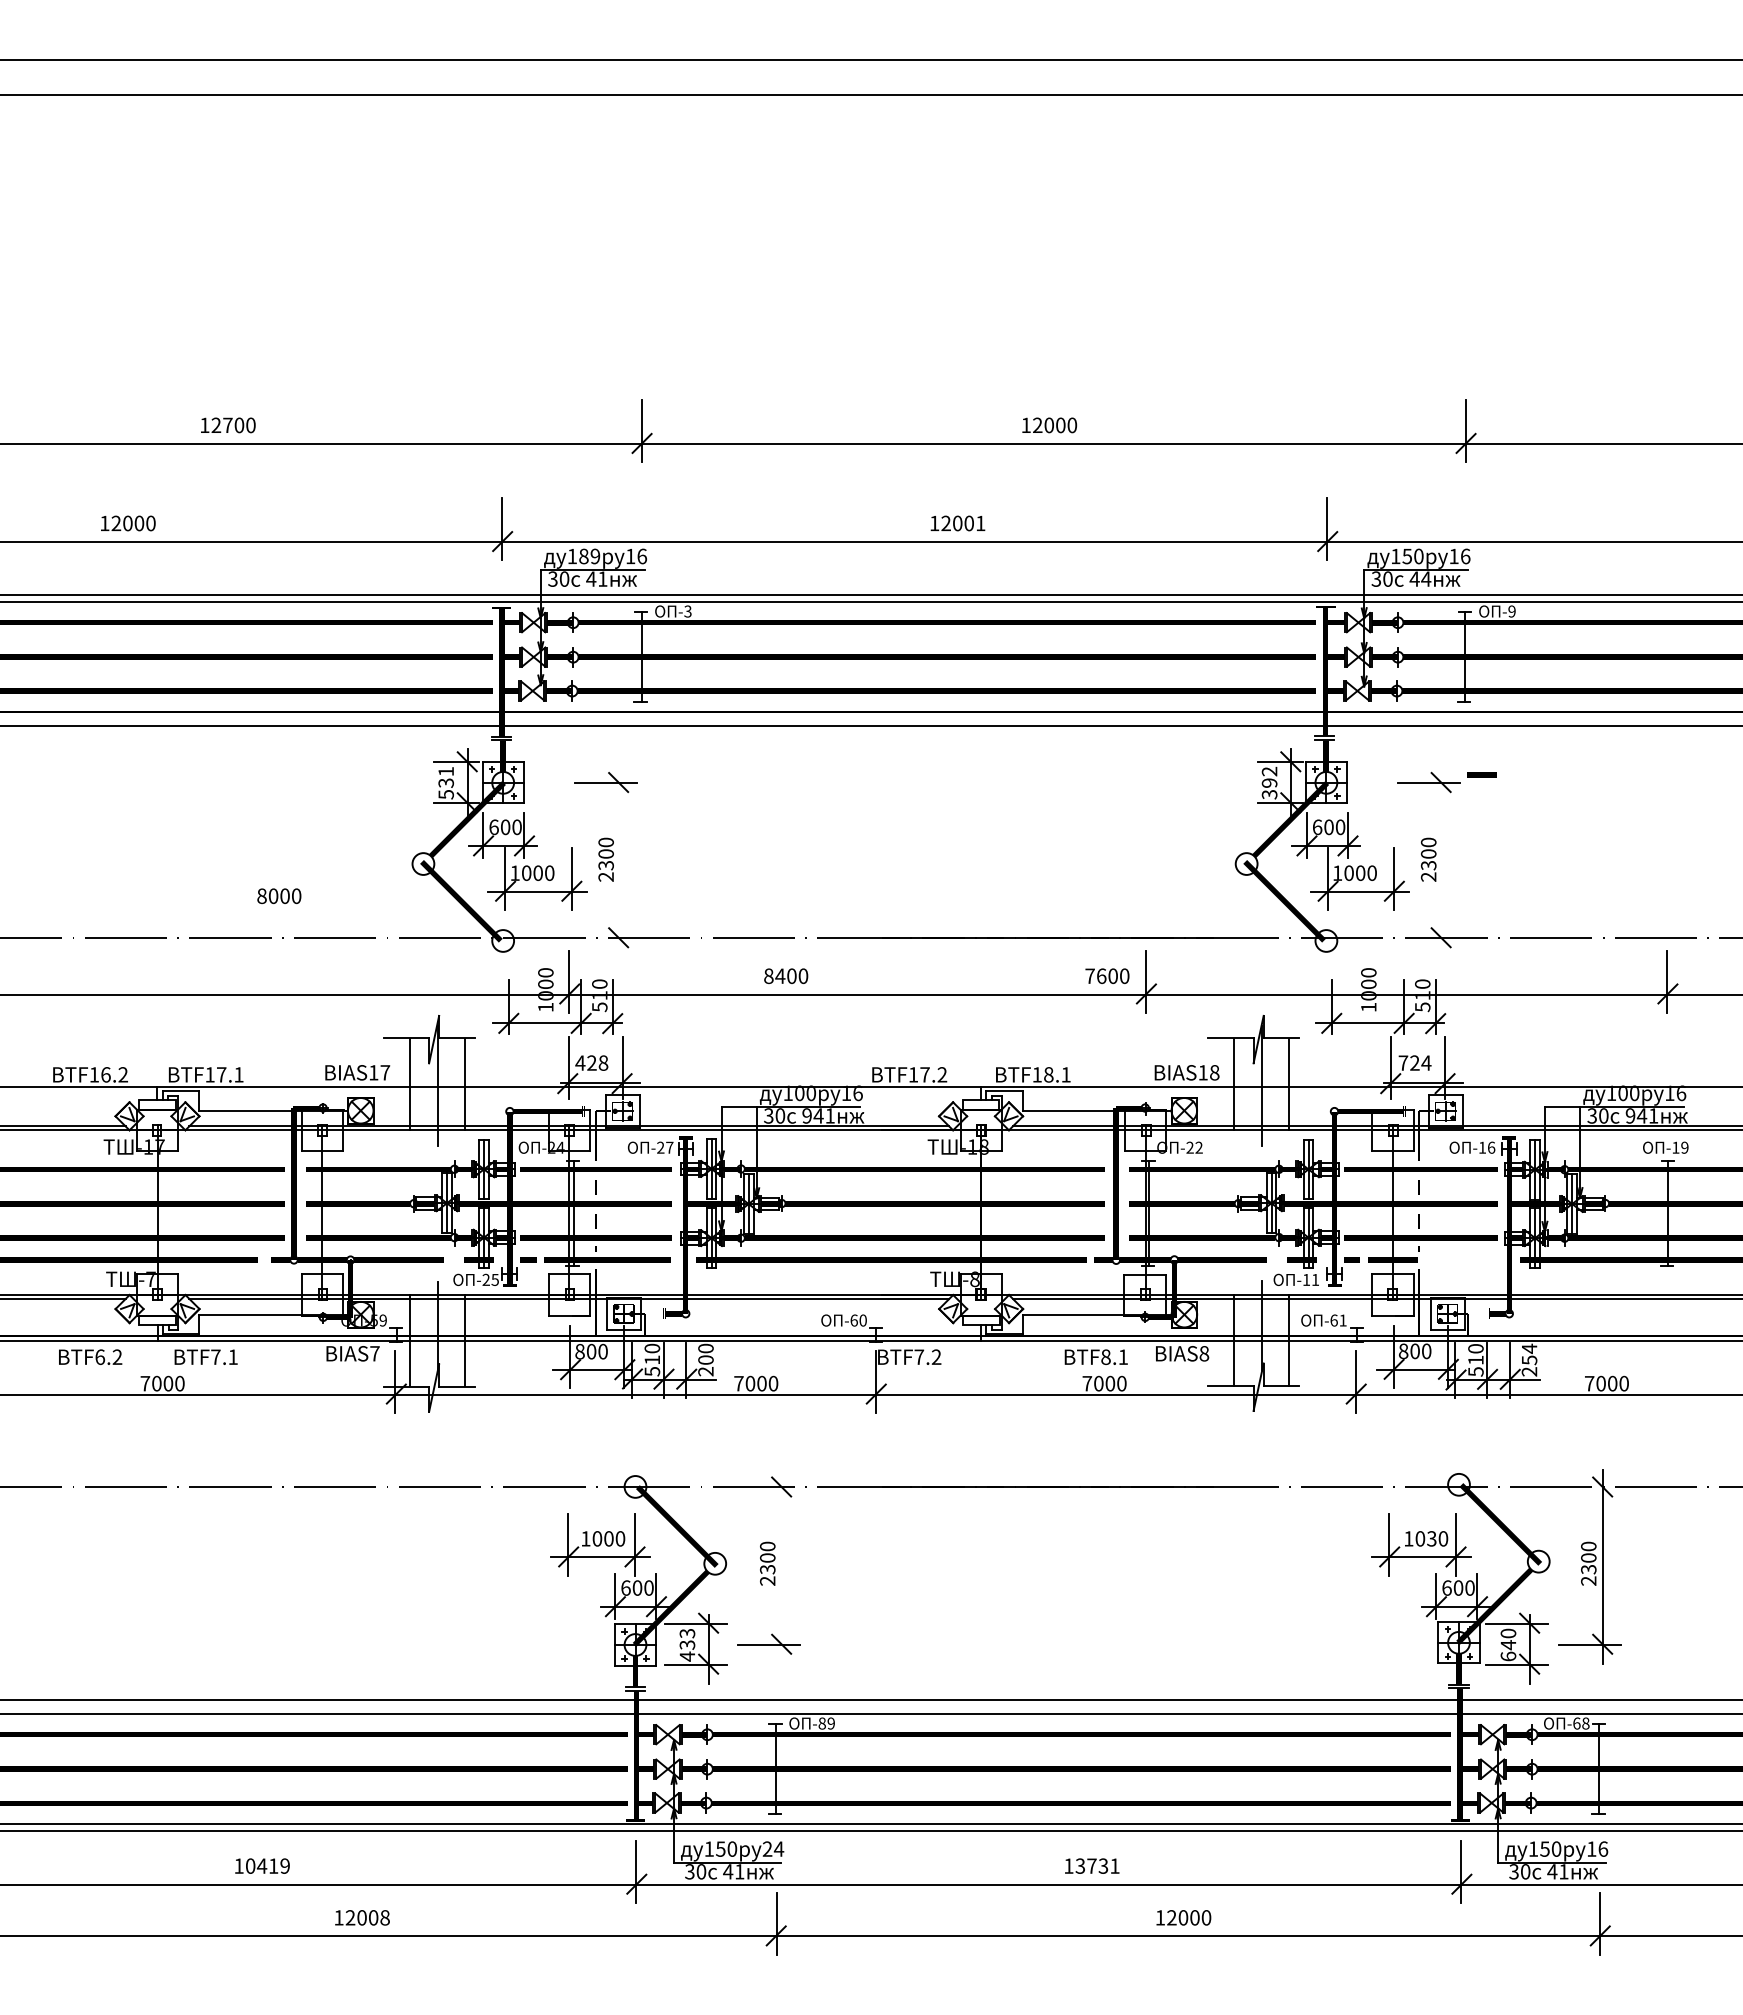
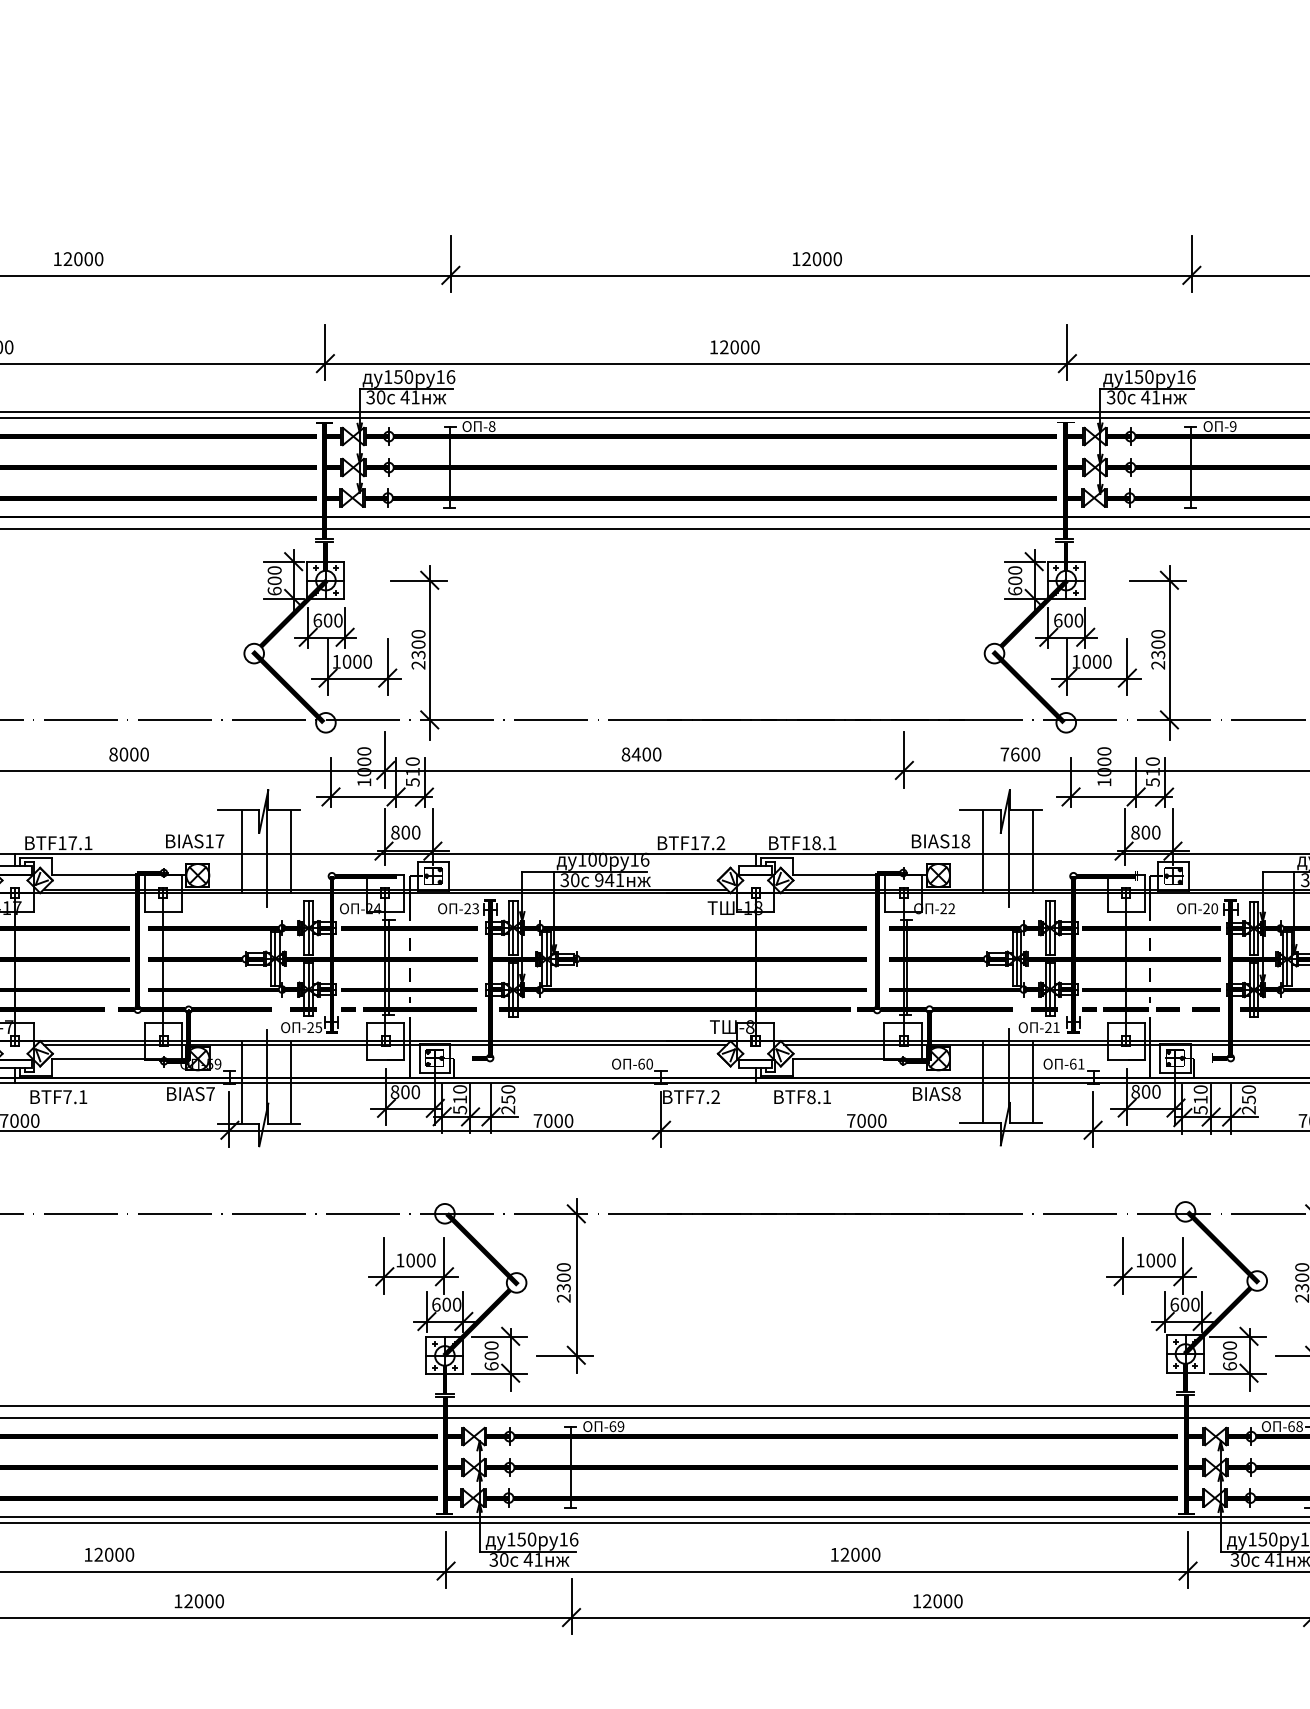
text: (227, 425) -> (78, 259), 12700 -> 12000
text: (980, 523) -> (755, 347), 12001 -> 12000
text: (589, 556) -> (403, 377), 189 -> 150
text: (1426, 578) -> (1156, 396), 44 -> 41
text: (687, 611) -> (491, 426), -3 -> -8
line: (1481, 774) -> (1205, 1009), moved
text: (445, 782) -> (274, 580), 531 -> 600
text: (1269, 782) -> (1015, 580), 392 -> 600
line: (619, 862) -> (430, 652), added
line: (1441, 862) -> (1169, 652), added
text: (279, 895) -> (129, 753), moved
text: (786, 975) -> (641, 753), moved
text: (1107, 975) -> (1020, 753), moved
text: (591, 1062) -> (405, 832), 428 -> 800
text: (1414, 1062) -> (1145, 832), 724 -> 800
text: (669, 1147) -> (475, 908), -27 -> -23
text: (1486, 1147) -> (1210, 908), -16 -> -20
line: (1439, 1259) -> (1167, 1009), added
text: (1306, 1279) -> (1048, 1027), -11 -> -21
text: (1529, 1348) -> (1248, 1089), 254 -> 250
text: (1095, 1356) -> (801, 1096), moved
text: (705, 1359) -> (507, 1099), 200 -> 250
text: (1431, 1538) -> (1160, 1260), 1030 -> 1000
line: (782, 1566) -> (577, 1285), added
text: (687, 1644) -> (491, 1355), 433 -> 600
text: (1508, 1645) -> (1230, 1356), 640 -> 600
text: (822, 1723) -> (613, 1426), -89 -> -69
text: (773, 1848) -> (569, 1538), 24 -> 16
text: (267, 1865) -> (113, 1554), 10419 -> 12000
text: (1097, 1865) -> (860, 1554), 13731 -> 12000
text: (384, 1917) -> (219, 1600), 12008 -> 12000

